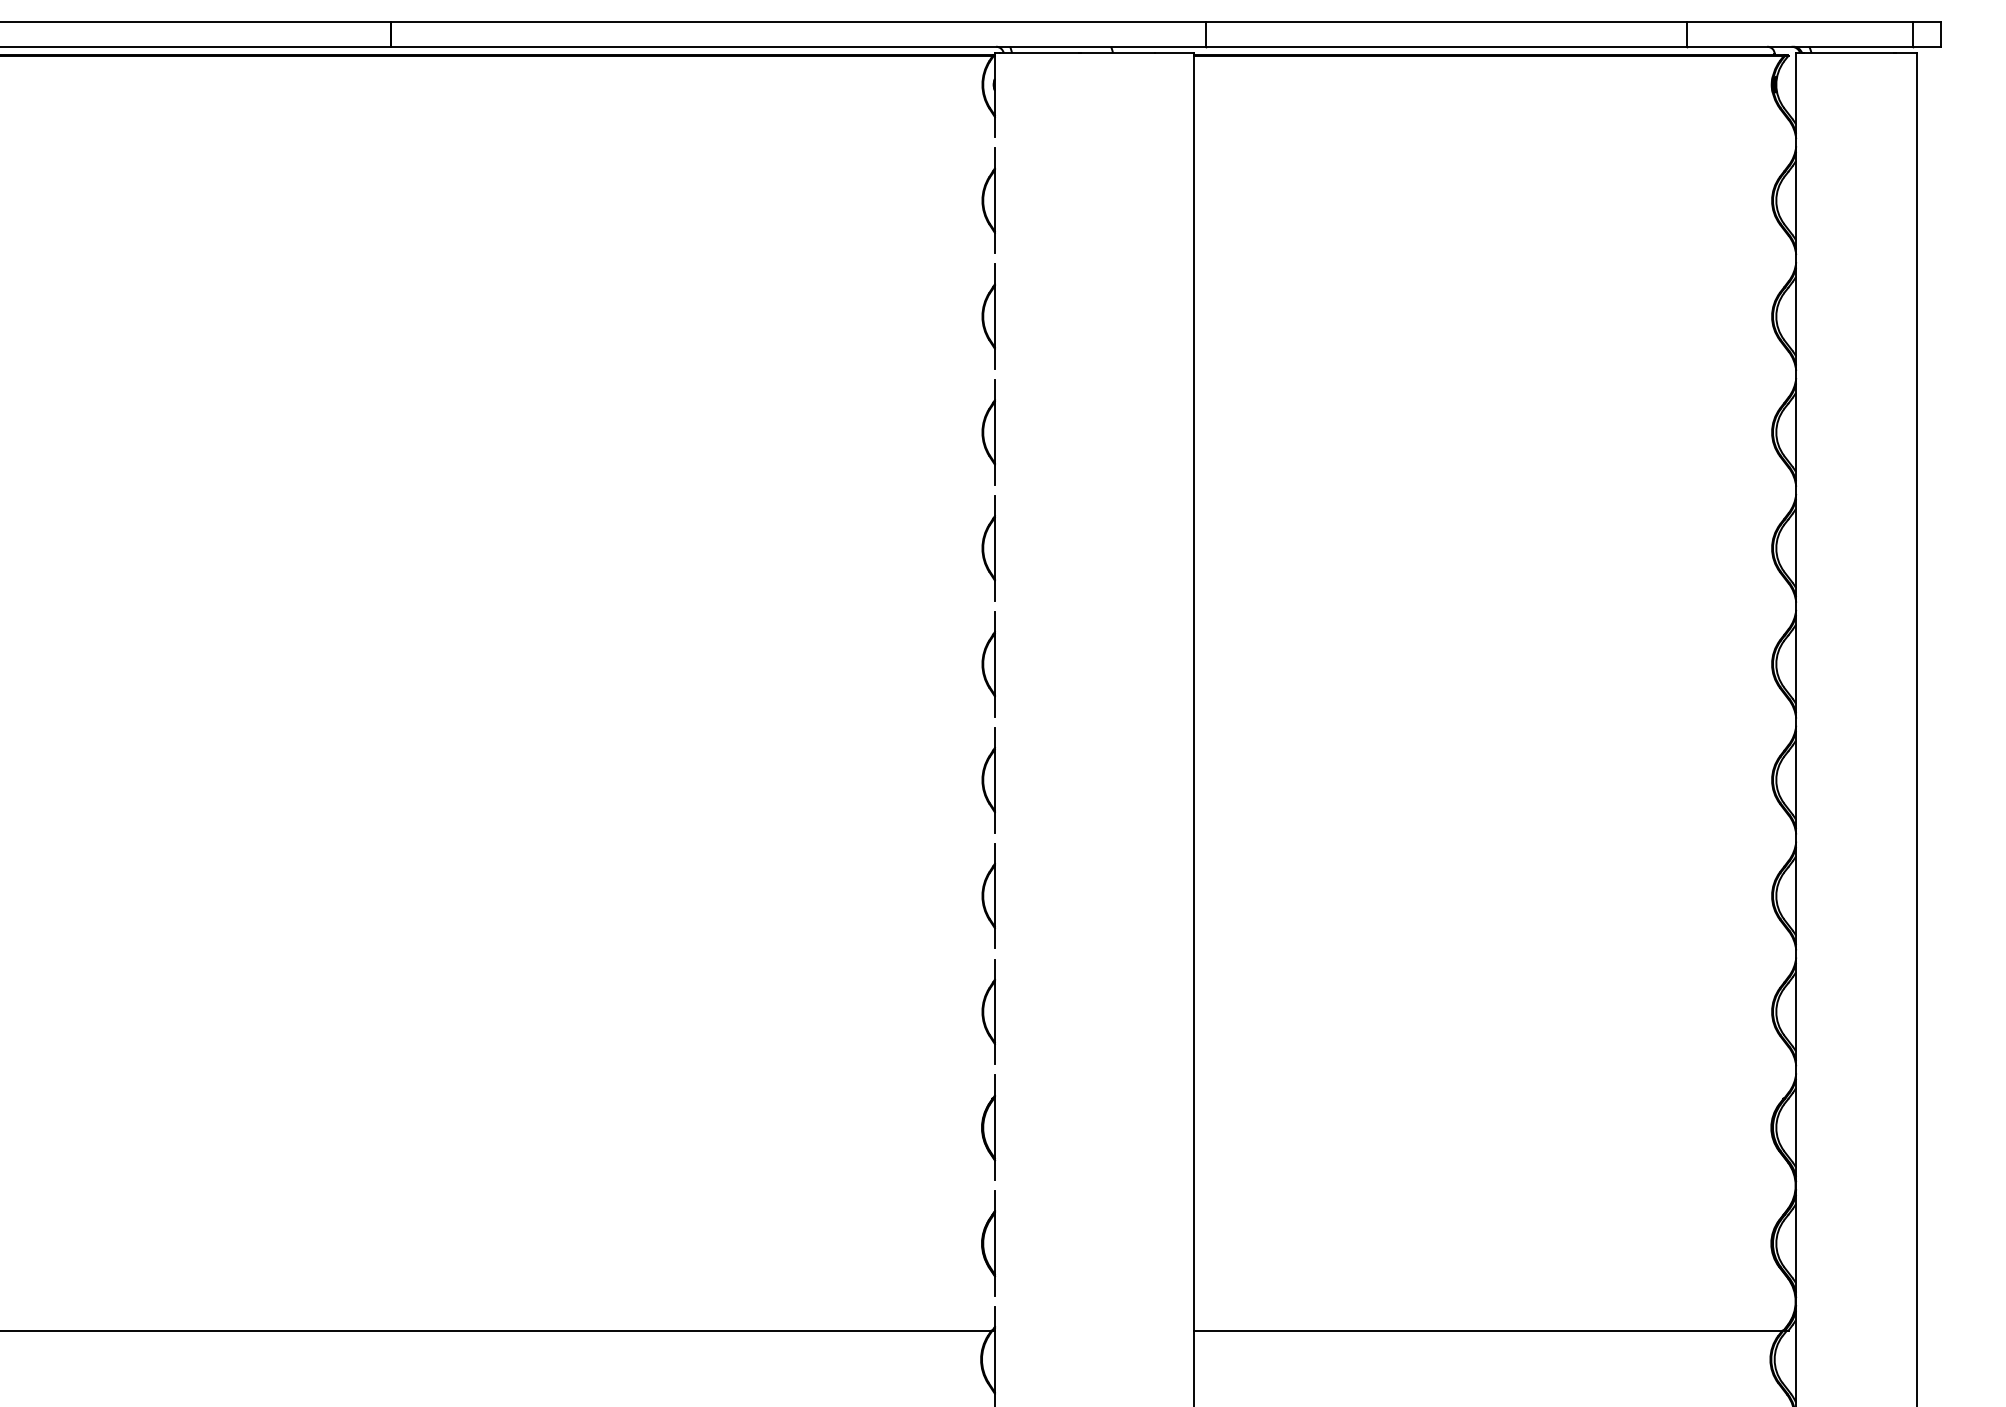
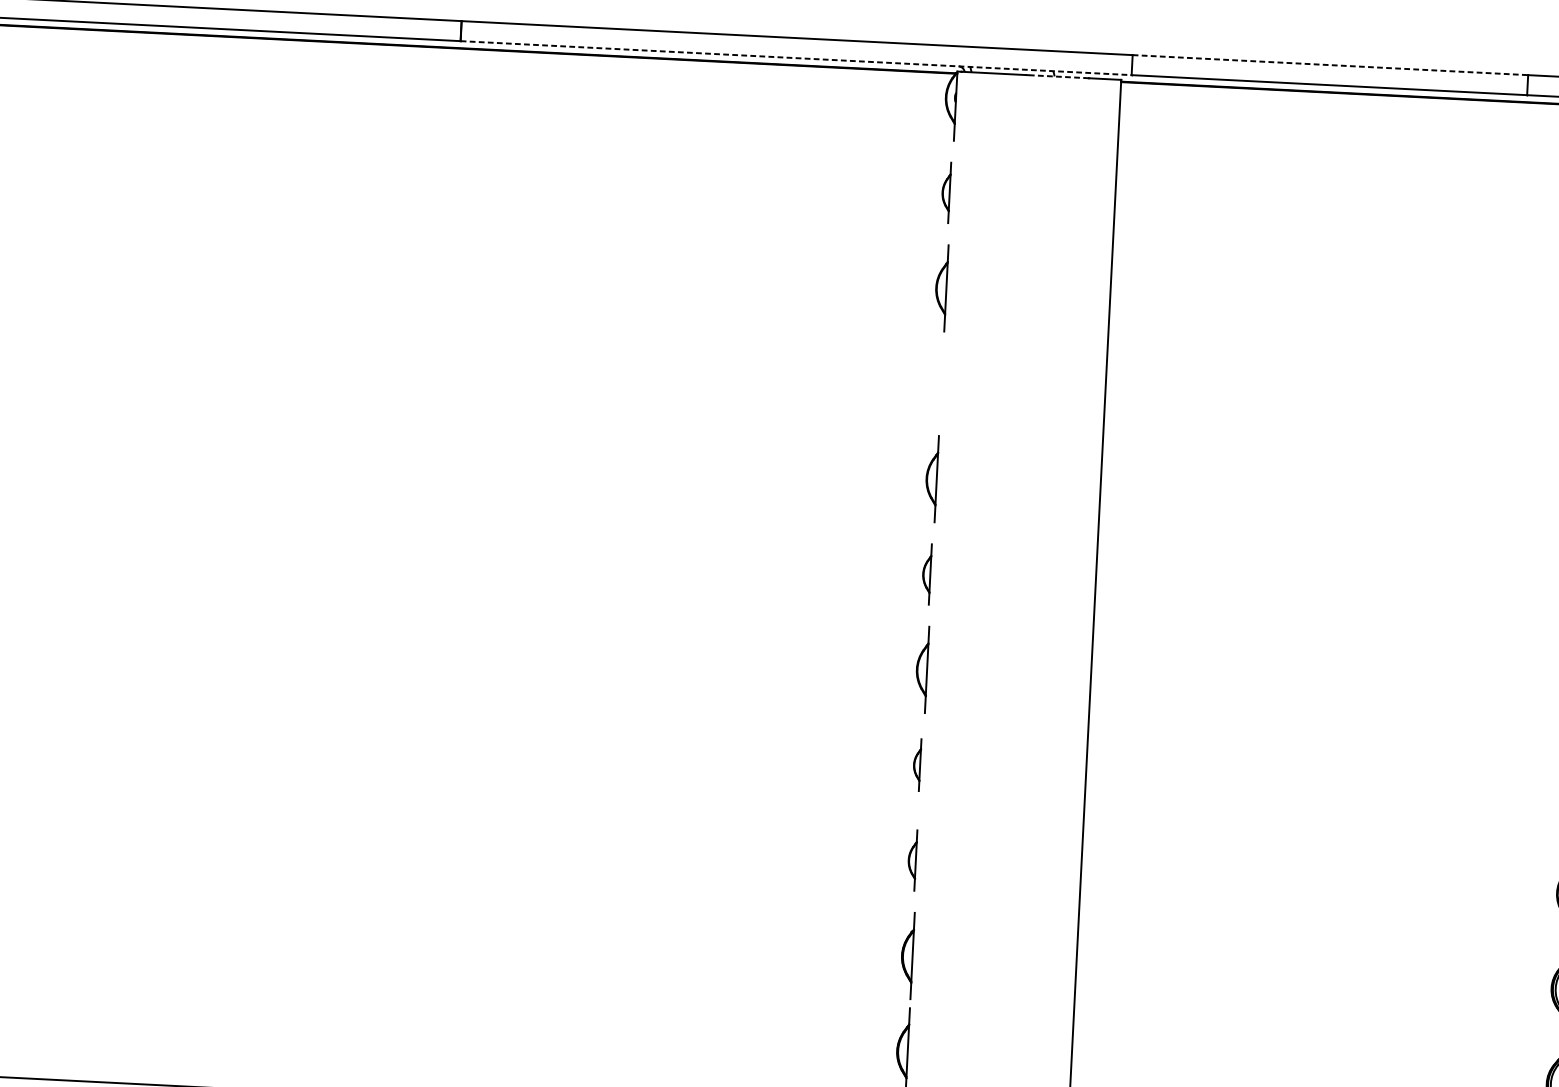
line: (1447, 22) -> (1331, 65), solid -> dashed
line: (798, 46) -> (796, 57), solid -> dashed
line: (1117, 53) -> (1058, 77), solid -> dashed
part: (988, 200) -> (945, 192), size x0.7
part: (988, 432) -> (936, 383), removed
part: (988, 664) -> (926, 574), size x0.7
part: (988, 895) -> (917, 764), size x0.6
part: (988, 1011) -> (912, 860), size x0.7

